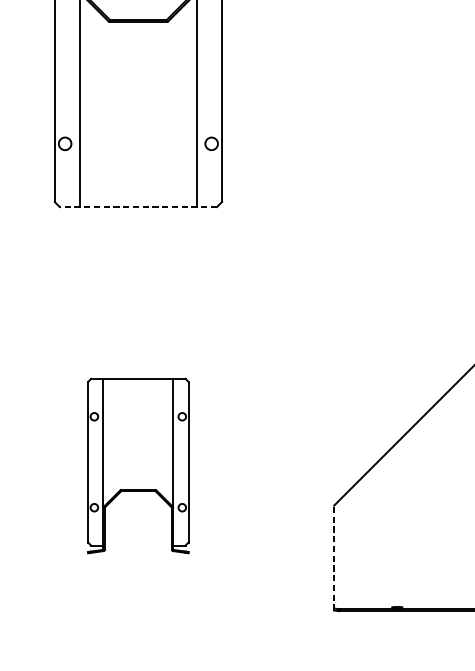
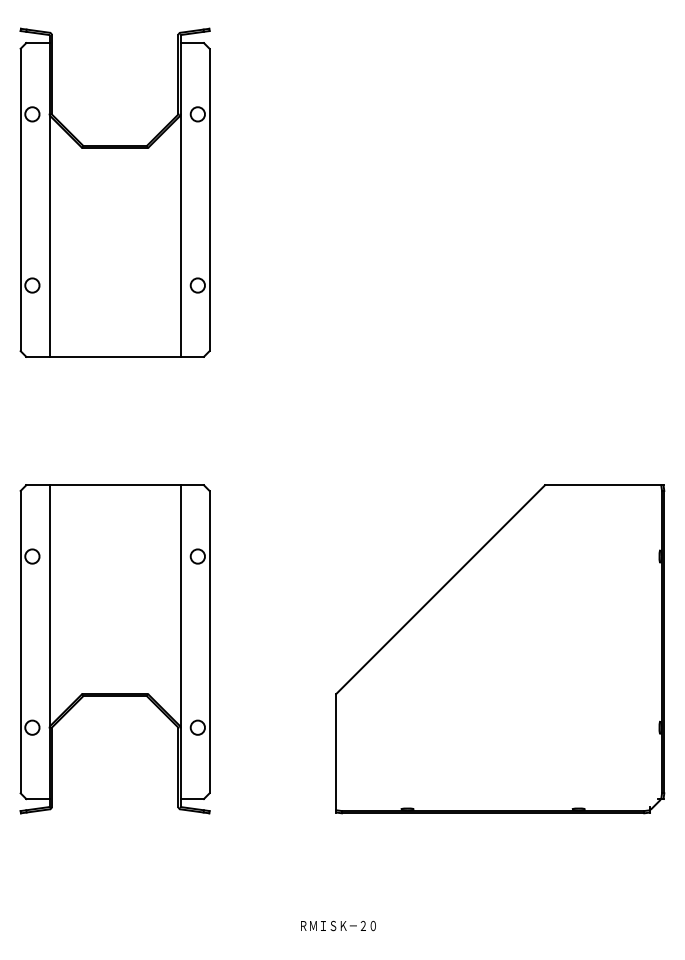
line: (138, 206) -> (115, 356), dashed -> solid
part: (137, 466) -> (114, 649), size x1.67
line: (334, 557) -> (336, 752), dashed -> solid

